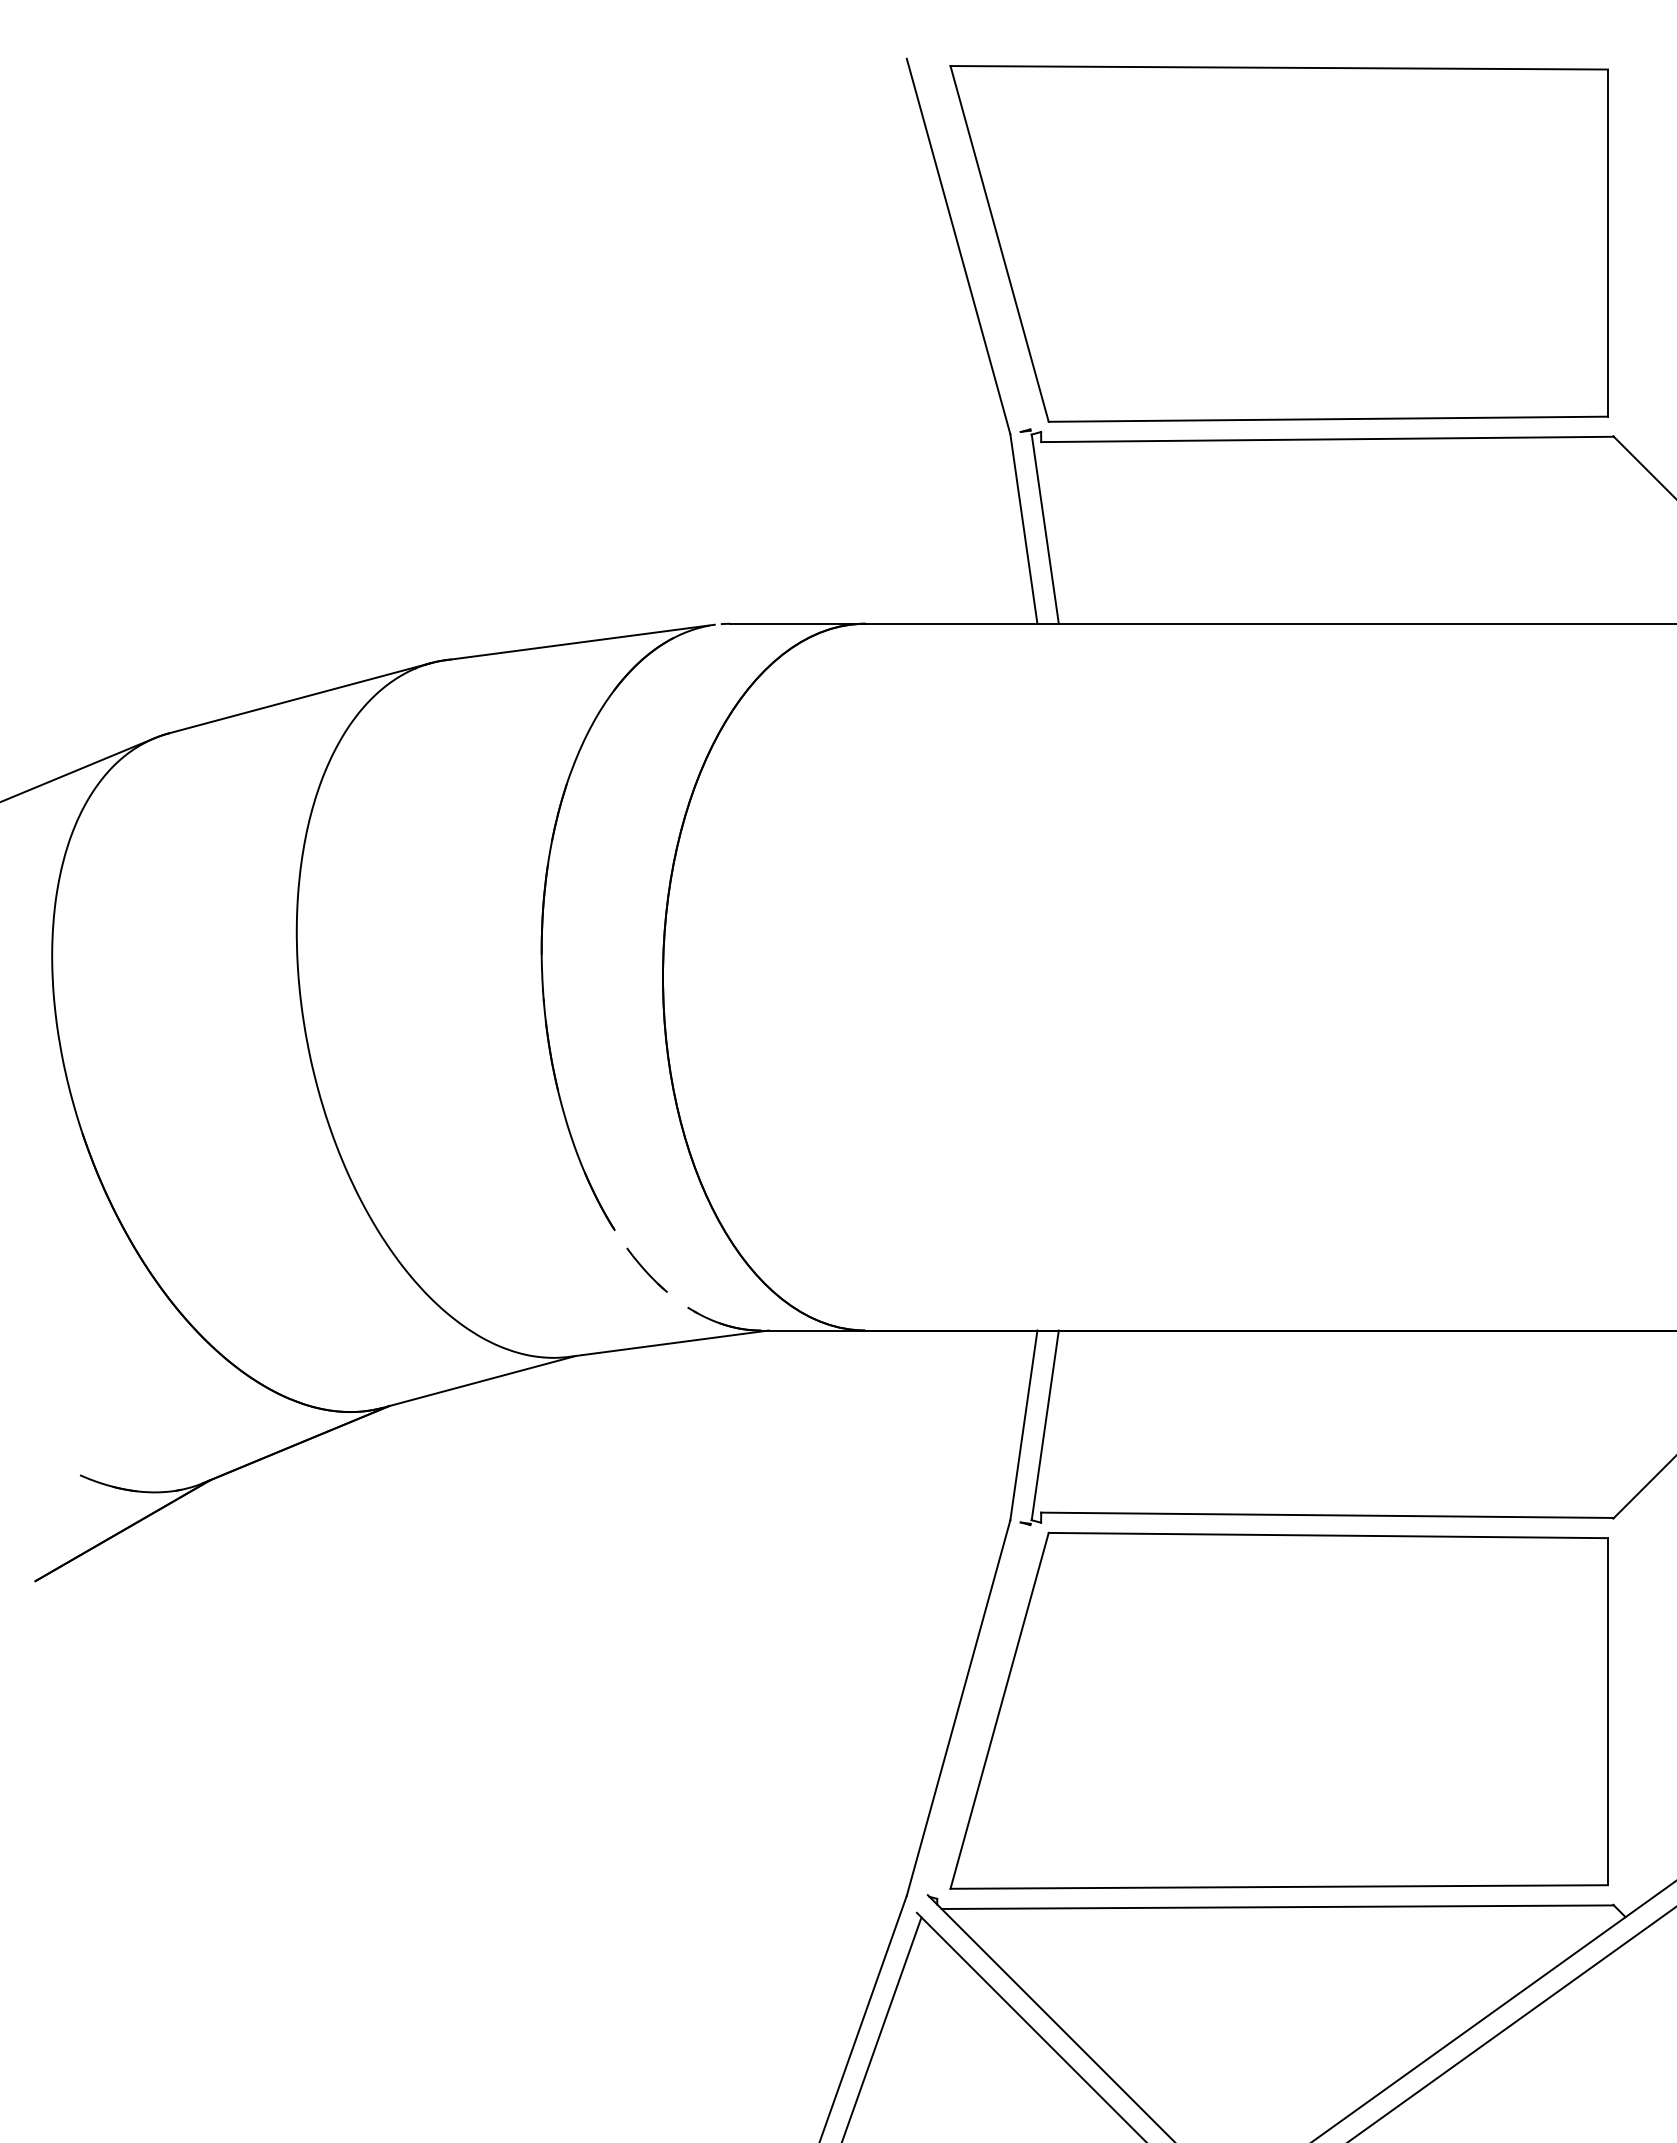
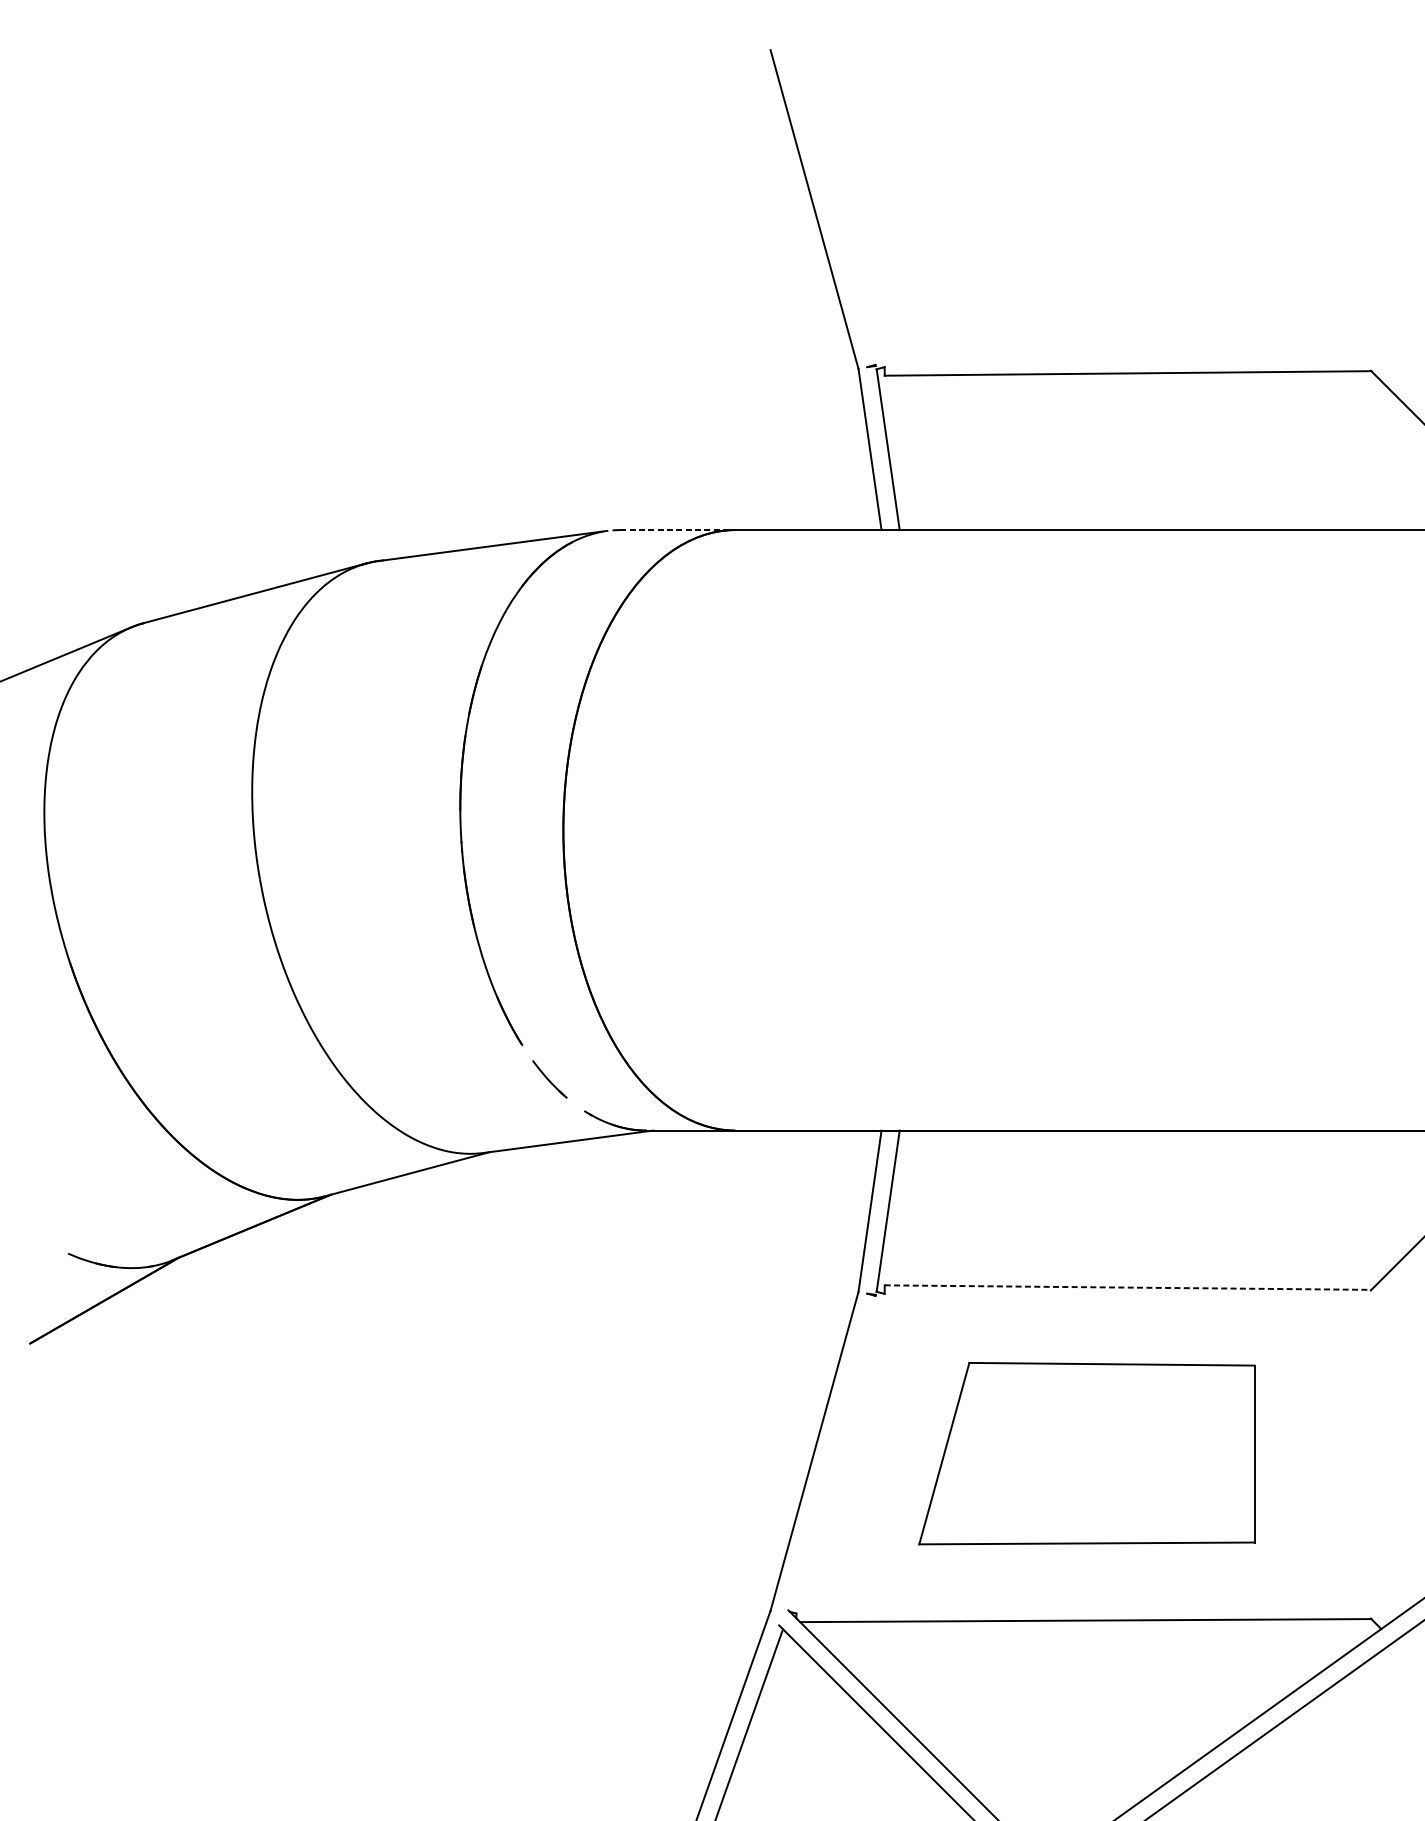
part: (1278, 243) -> (1086, 206), removed
line: (797, 623) -> (677, 529), solid -> dashed
line: (1328, 1515) -> (1128, 1287), solid -> dashed
part: (1278, 1710) -> (1086, 1453), size x0.6

